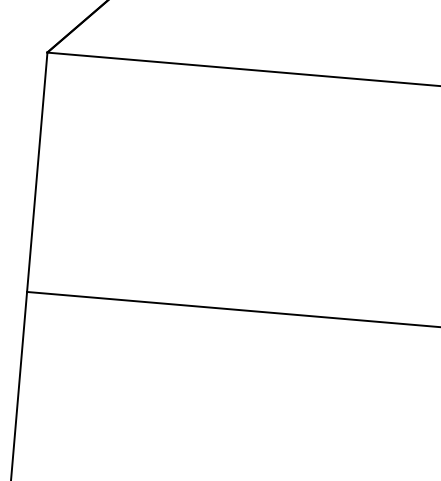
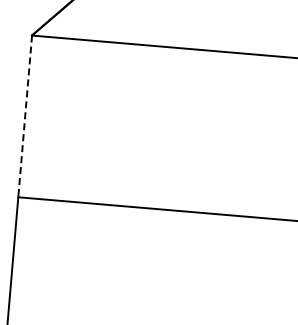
line: (37, 172) -> (25, 116), solid -> dashed

